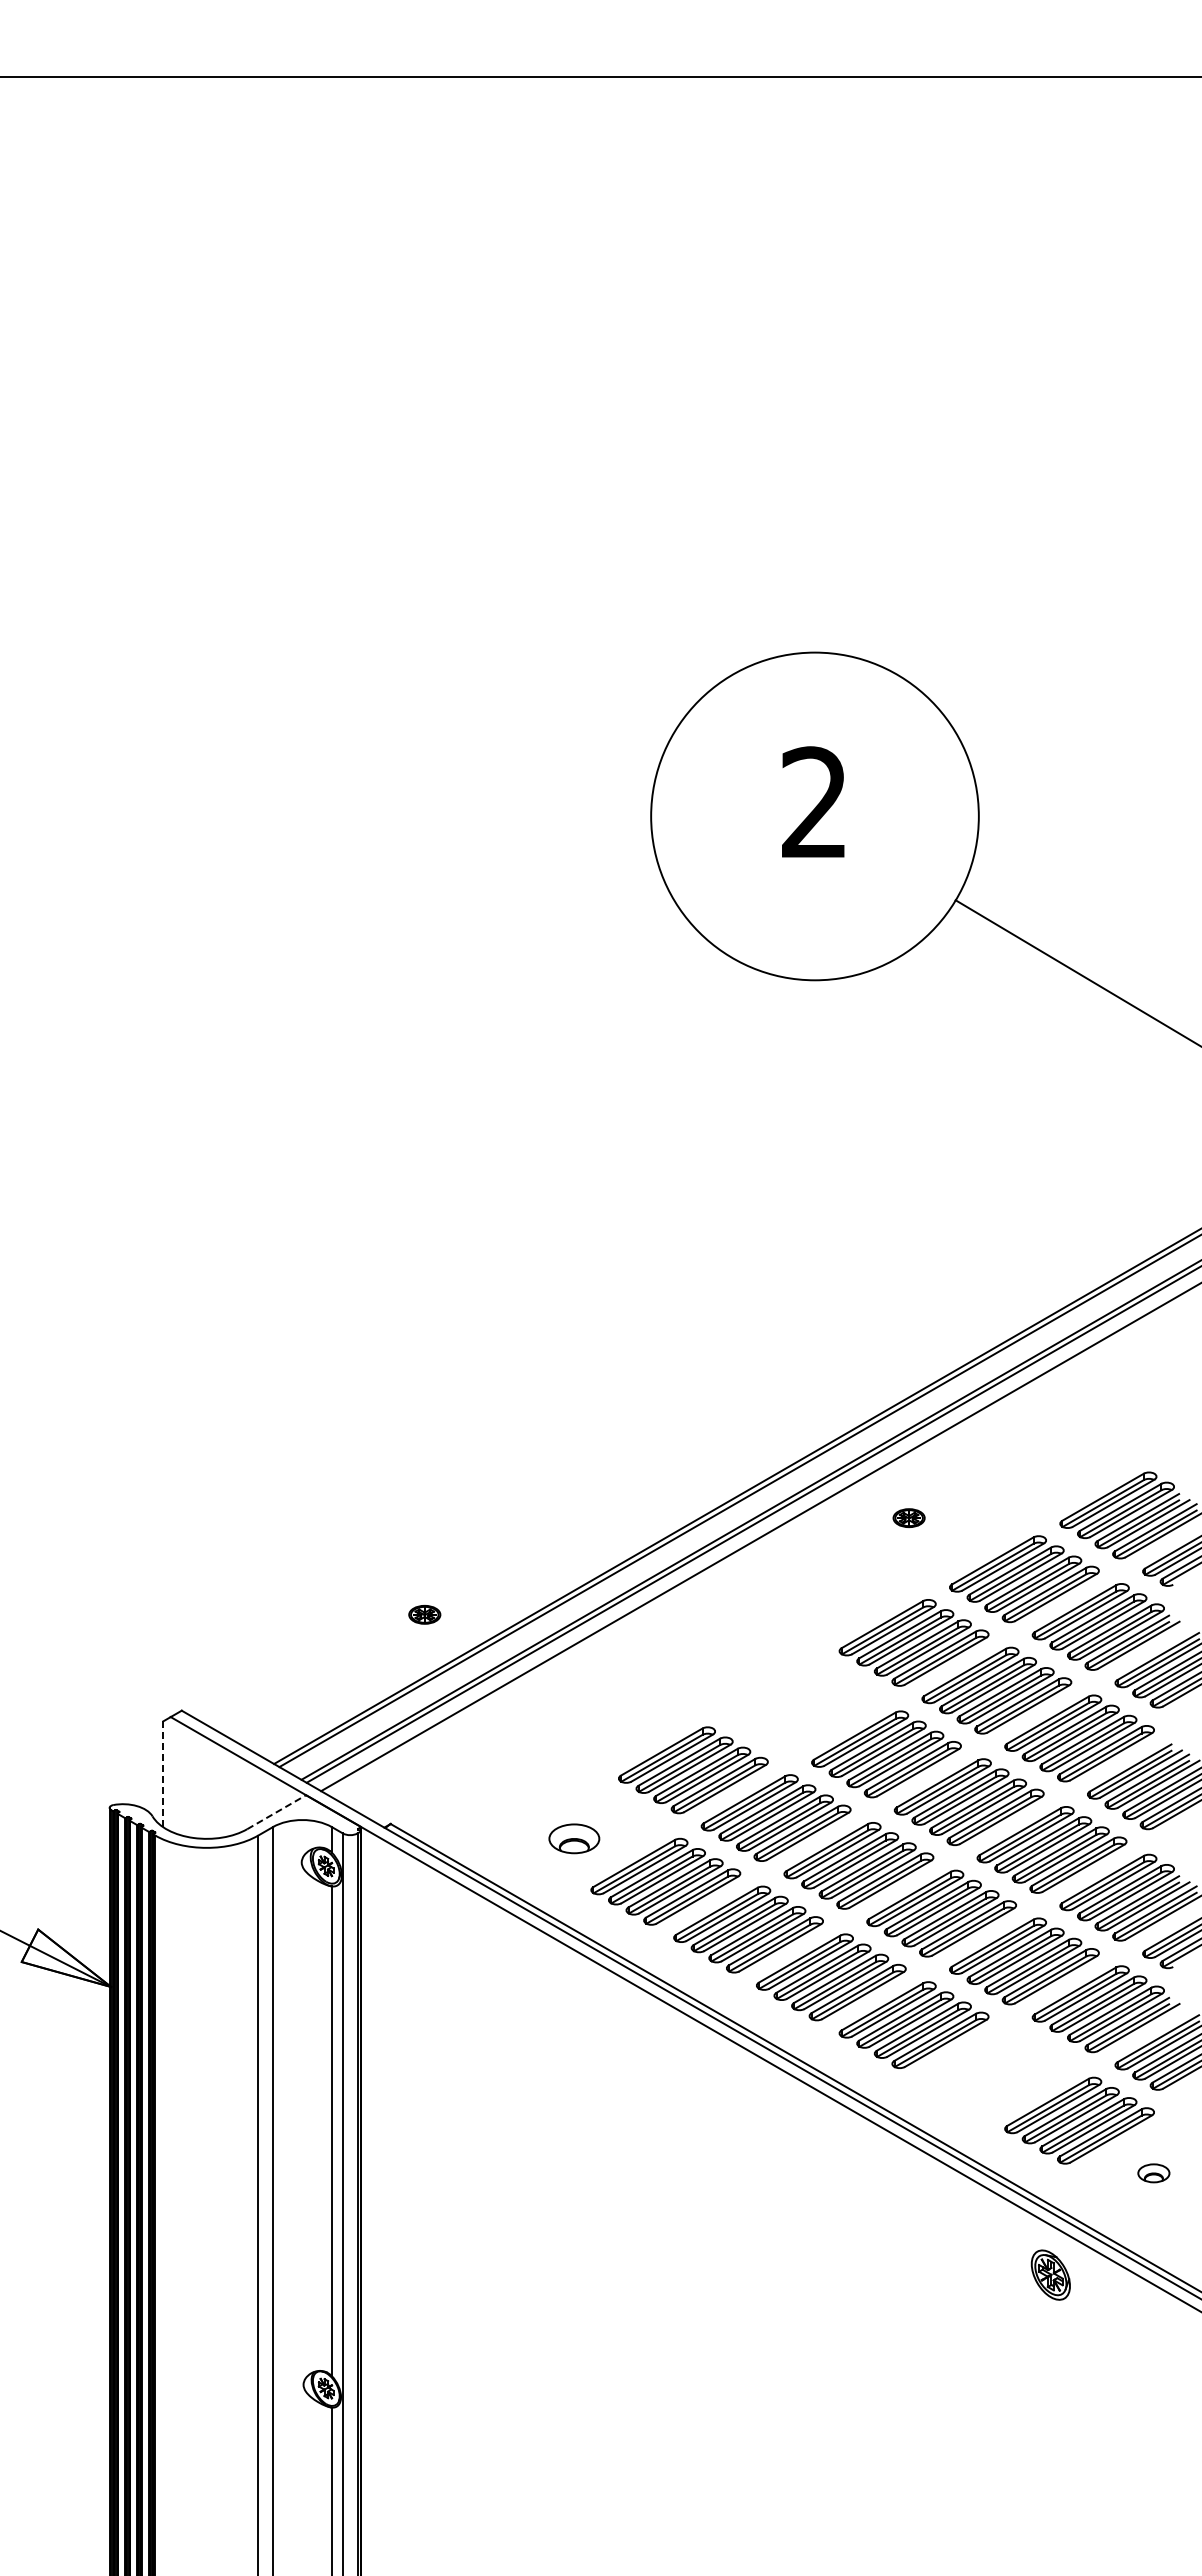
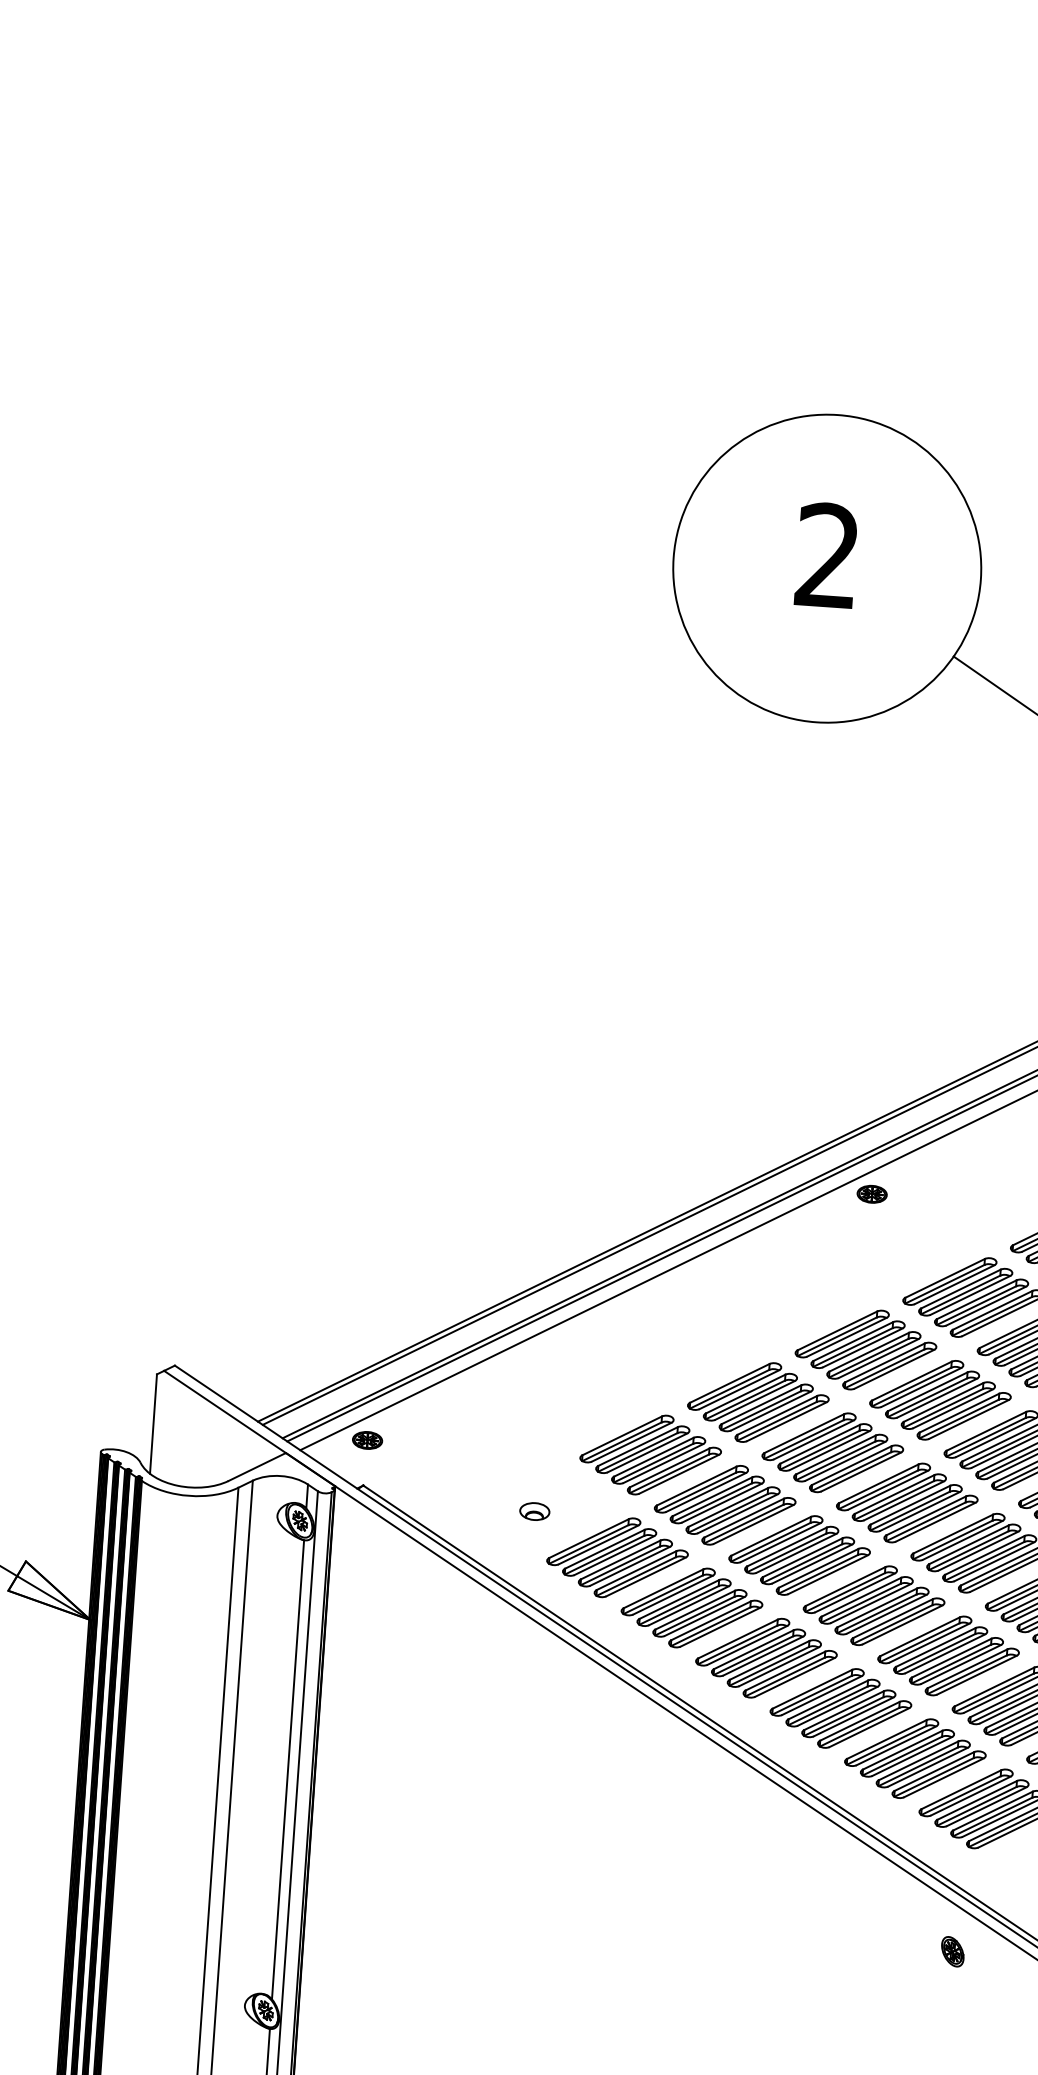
part: (908, 1517) -> (871, 1193), moved
part: (424, 1614) -> (367, 1440), moved
part: (803, 1706) -> (758, 1402), added
line: (163, 1774) -> (153, 1424), dashed -> solid
line: (276, 1812) -> (257, 1467), dashed -> solid
part: (574, 1838) -> (534, 1511), size x0.62
part: (996, 2072) -> (915, 1758), added
part: (1050, 2274) -> (952, 1951), size x0.62

